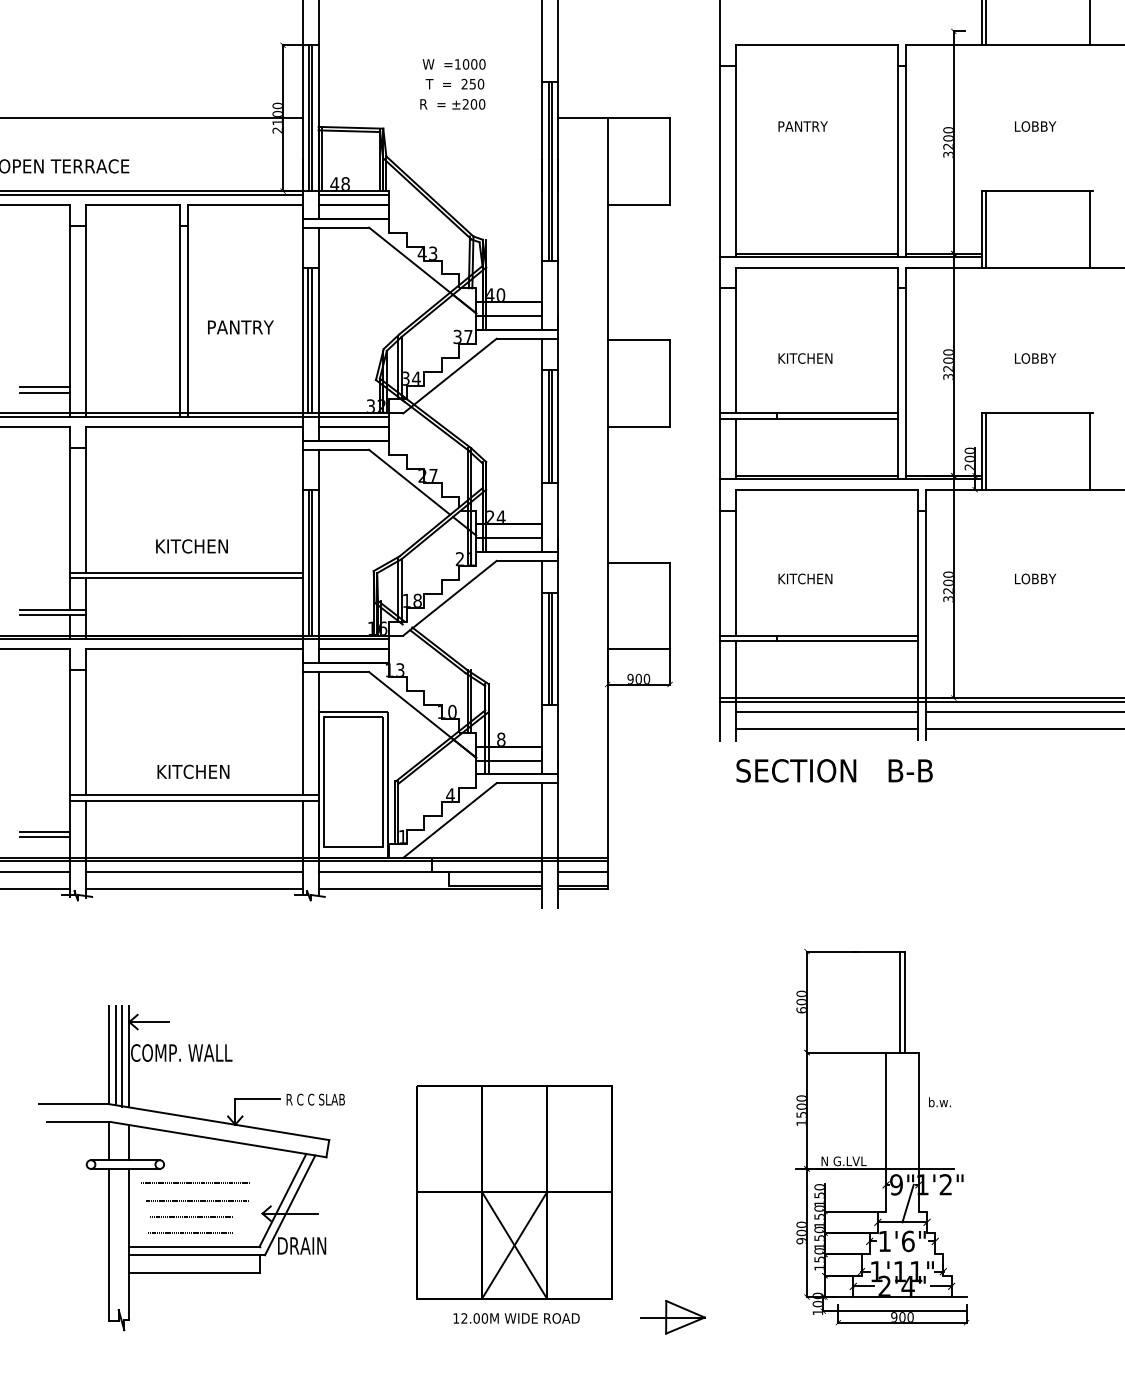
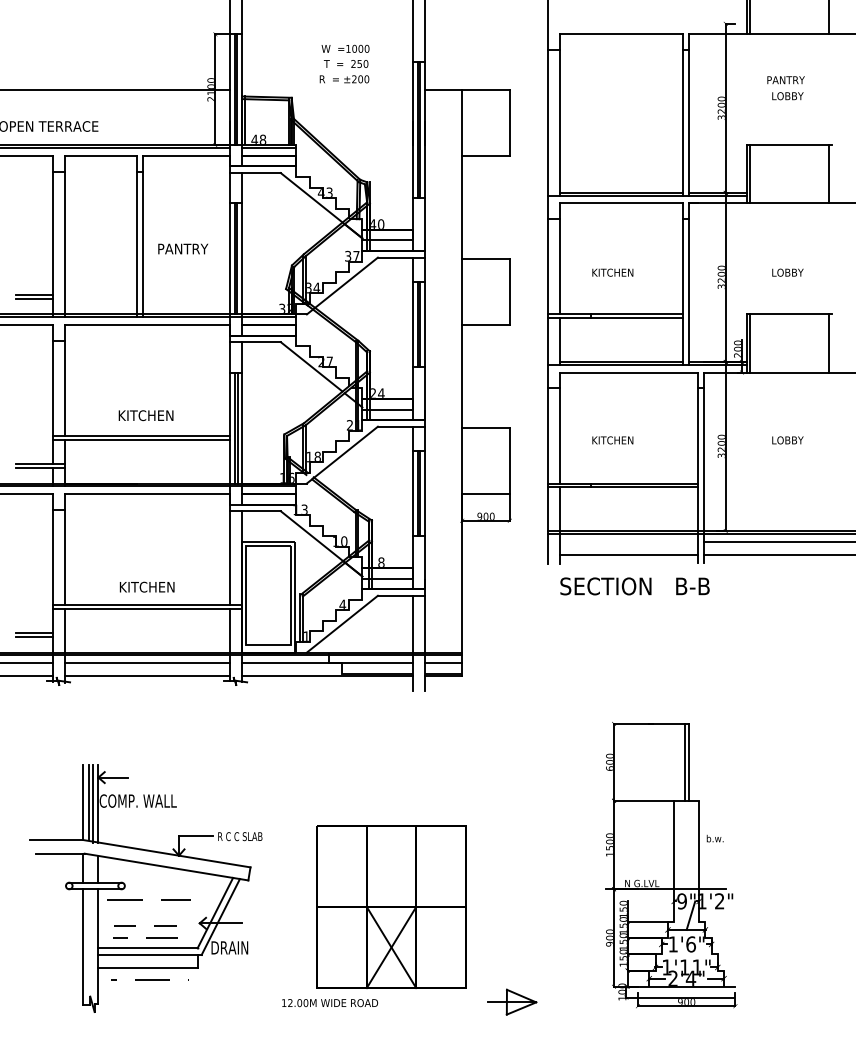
text: (802, 126) -> (785, 80), moved
line: (826, 711) -> (628, 541), removed
line: (196, 1199) -> (149, 979), moved
text: (517, 1319) -> (330, 1003), moved

